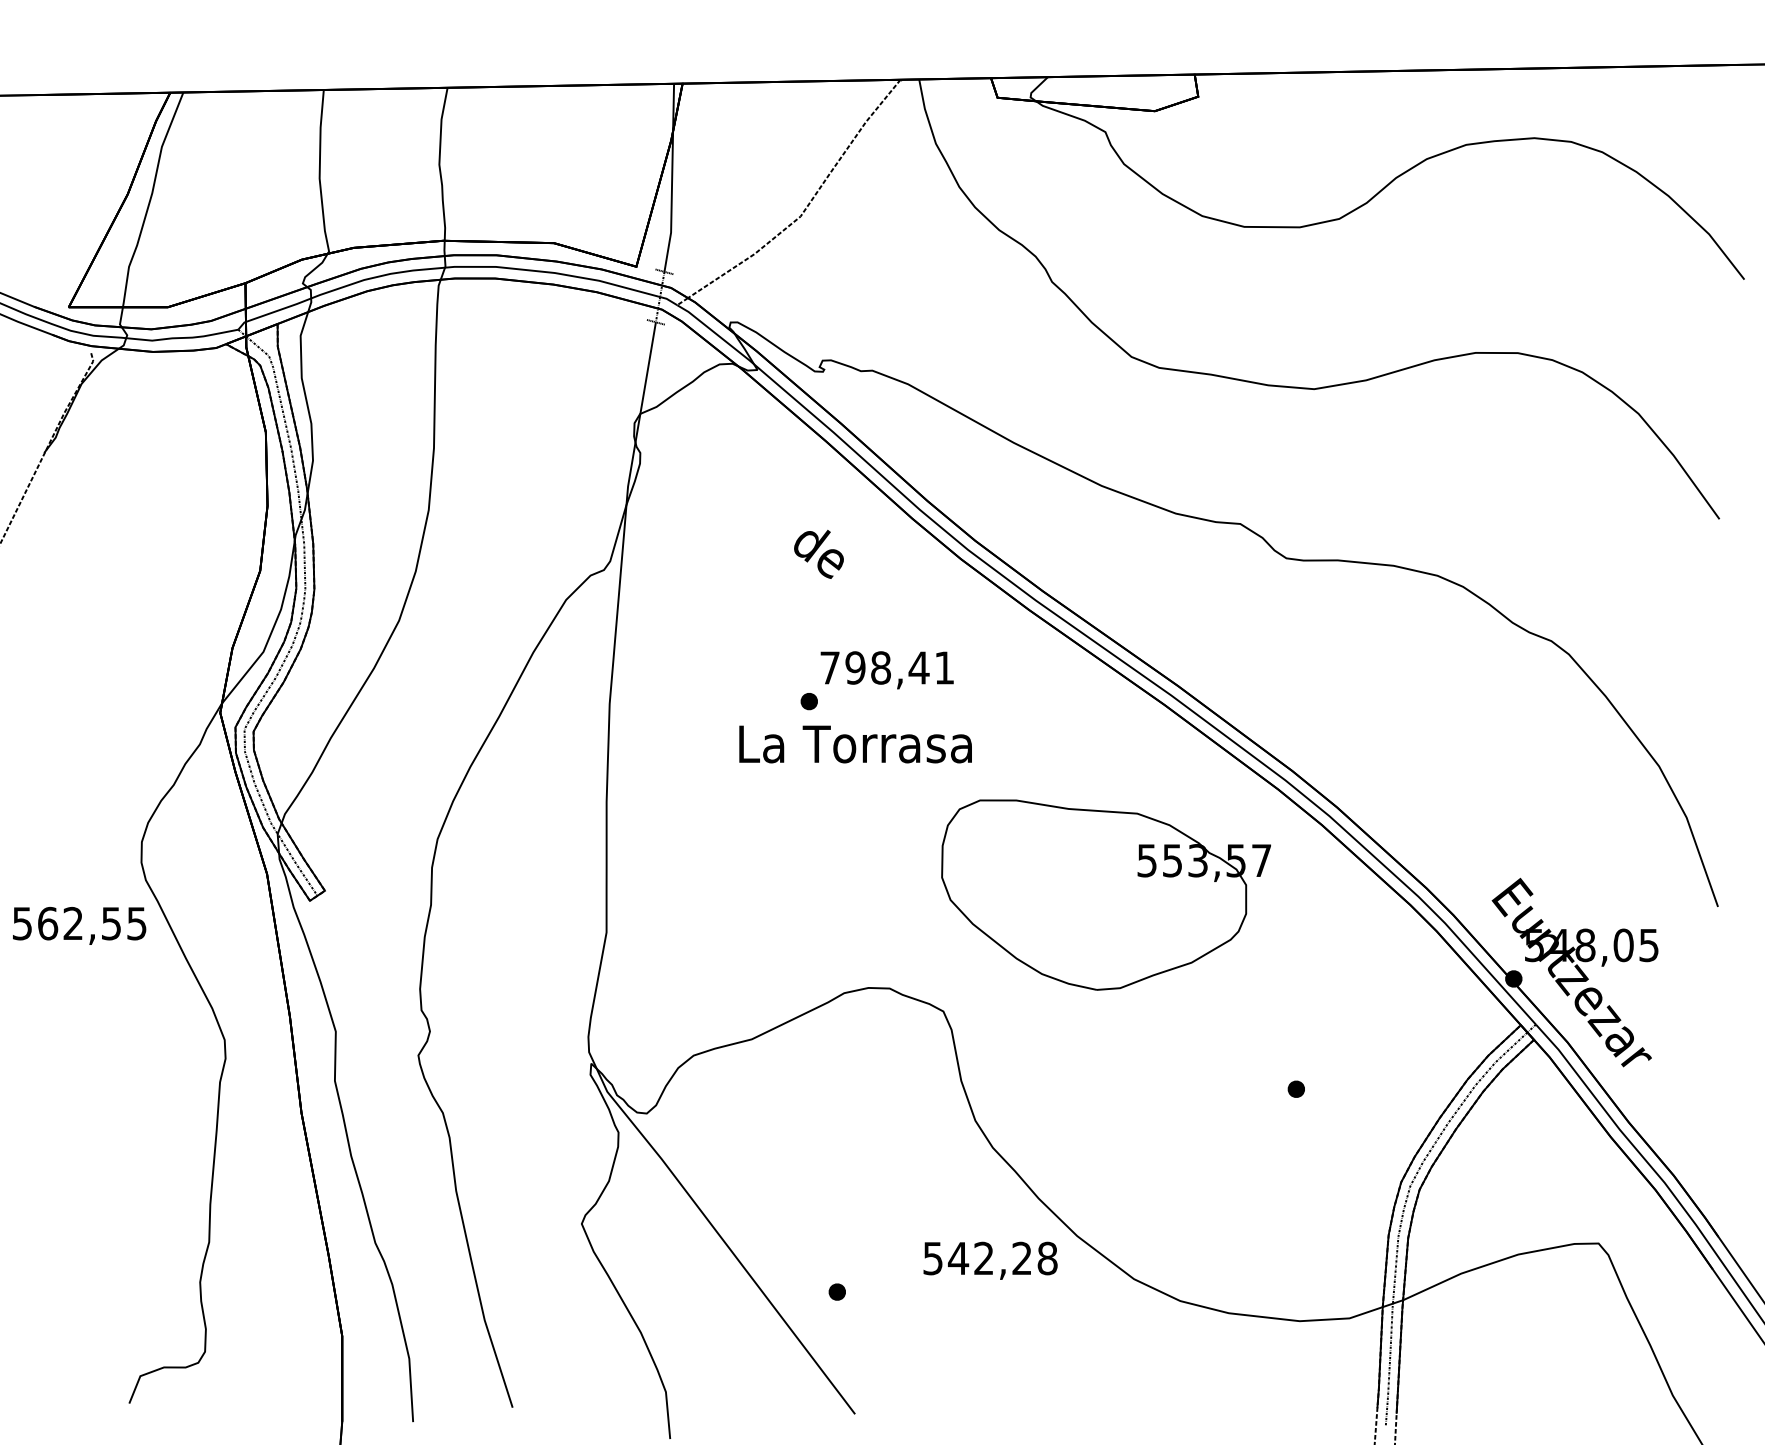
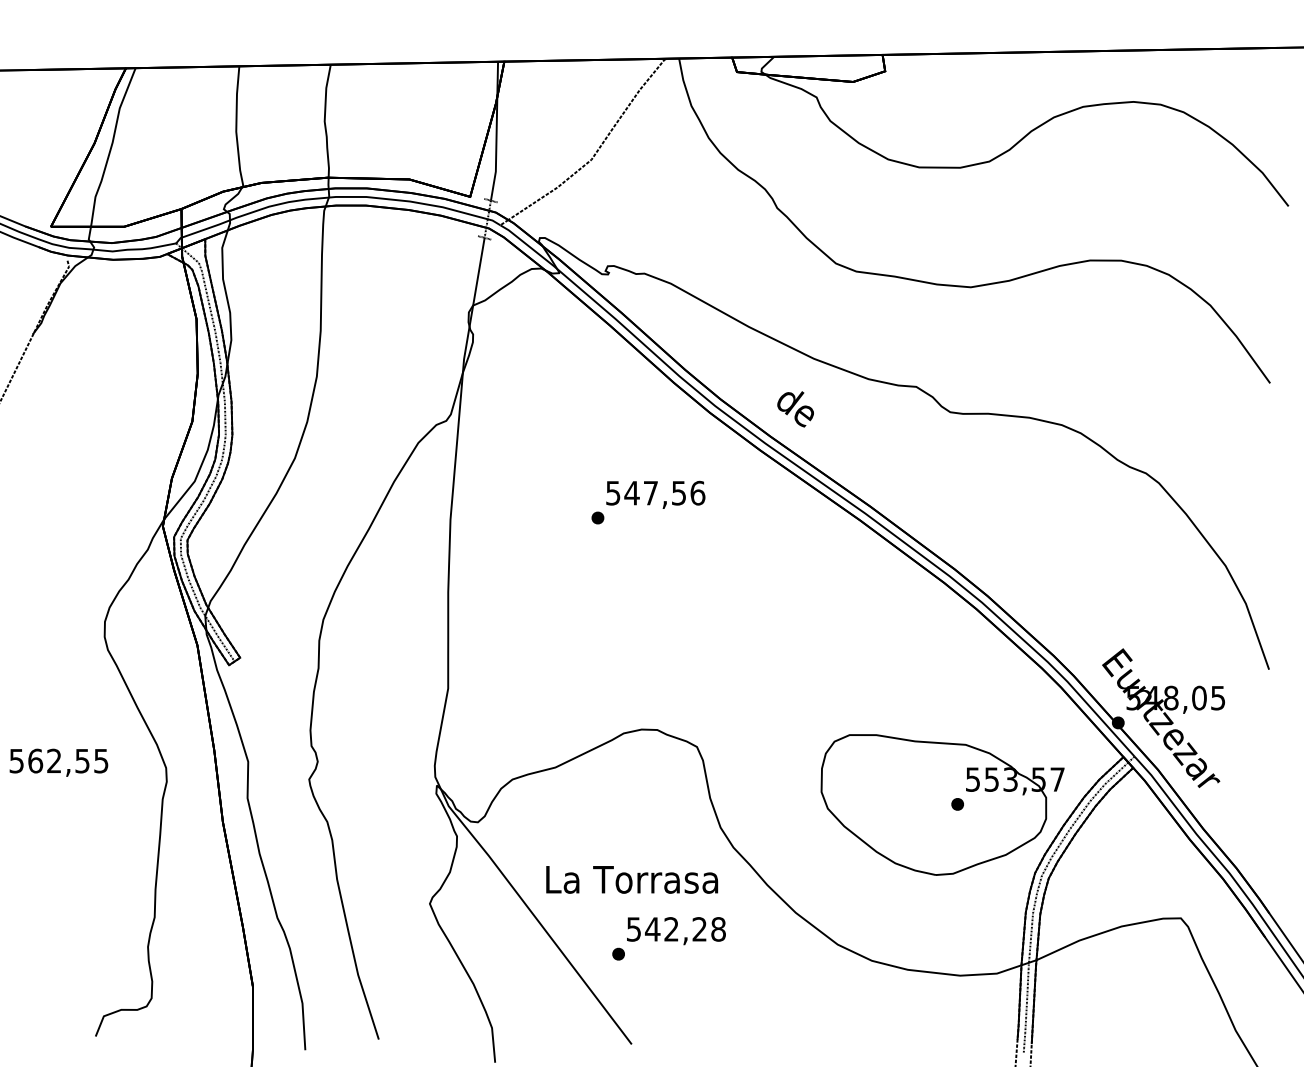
text: (818, 553) -> (795, 408), moved
text: (887, 667) -> (655, 492), 798,41 -> 547,56
text: (855, 744) -> (632, 879), moved
part: (1105, 894) -> (942, 804), moved
text: (79, 925) -> (58, 762), moved
text: (990, 1260) -> (676, 930), moved

